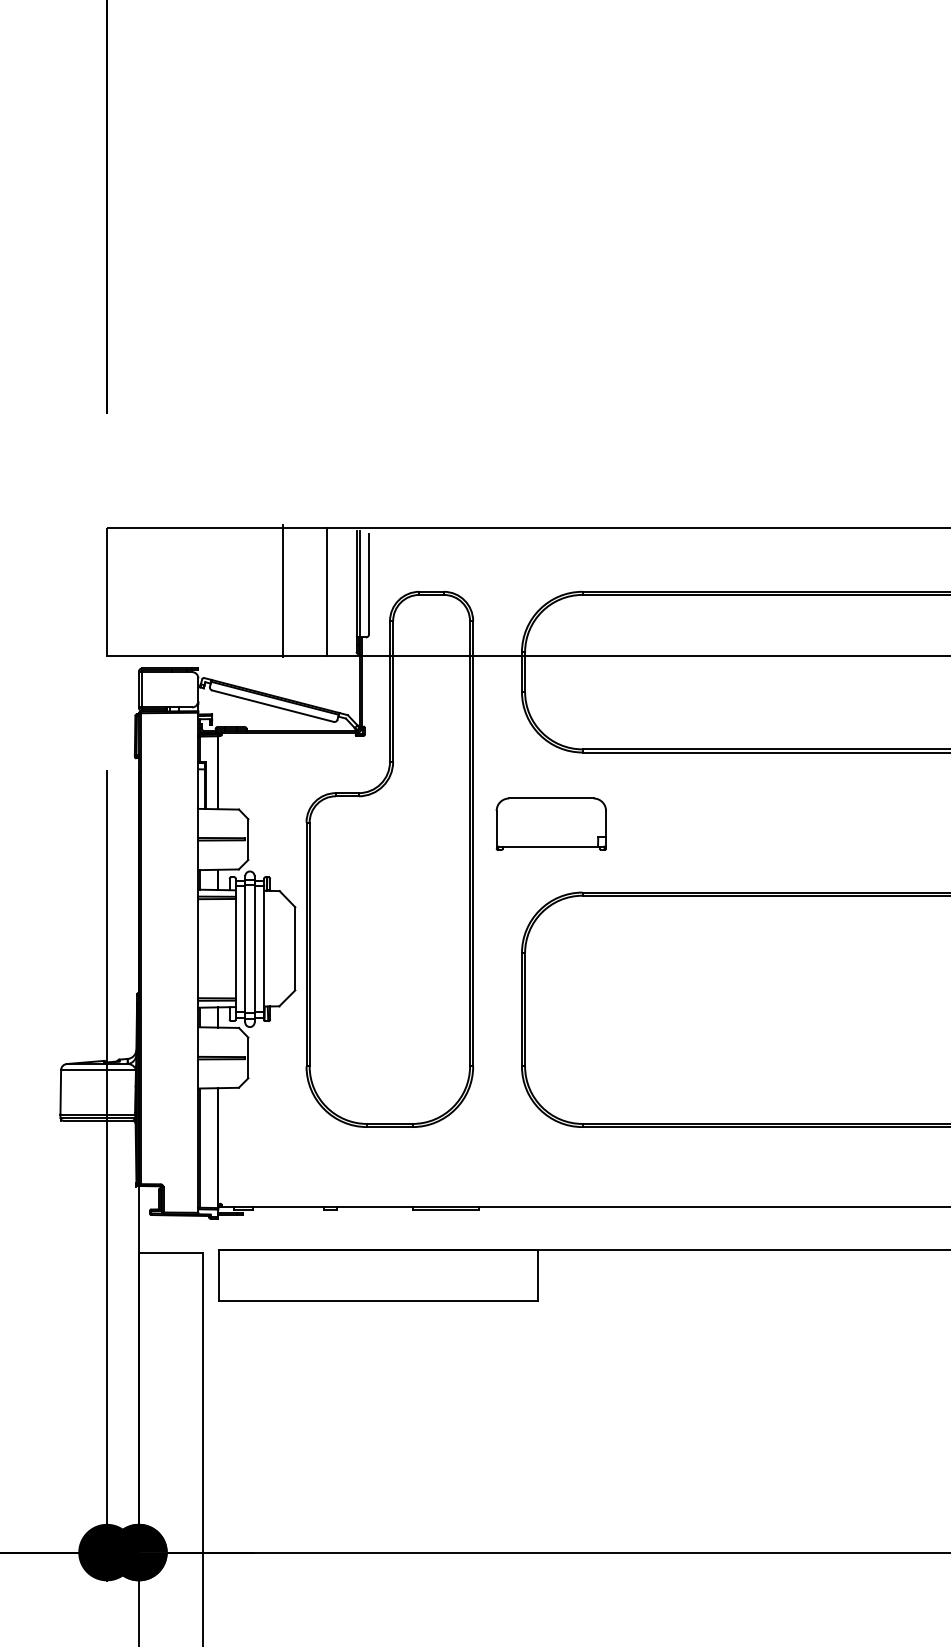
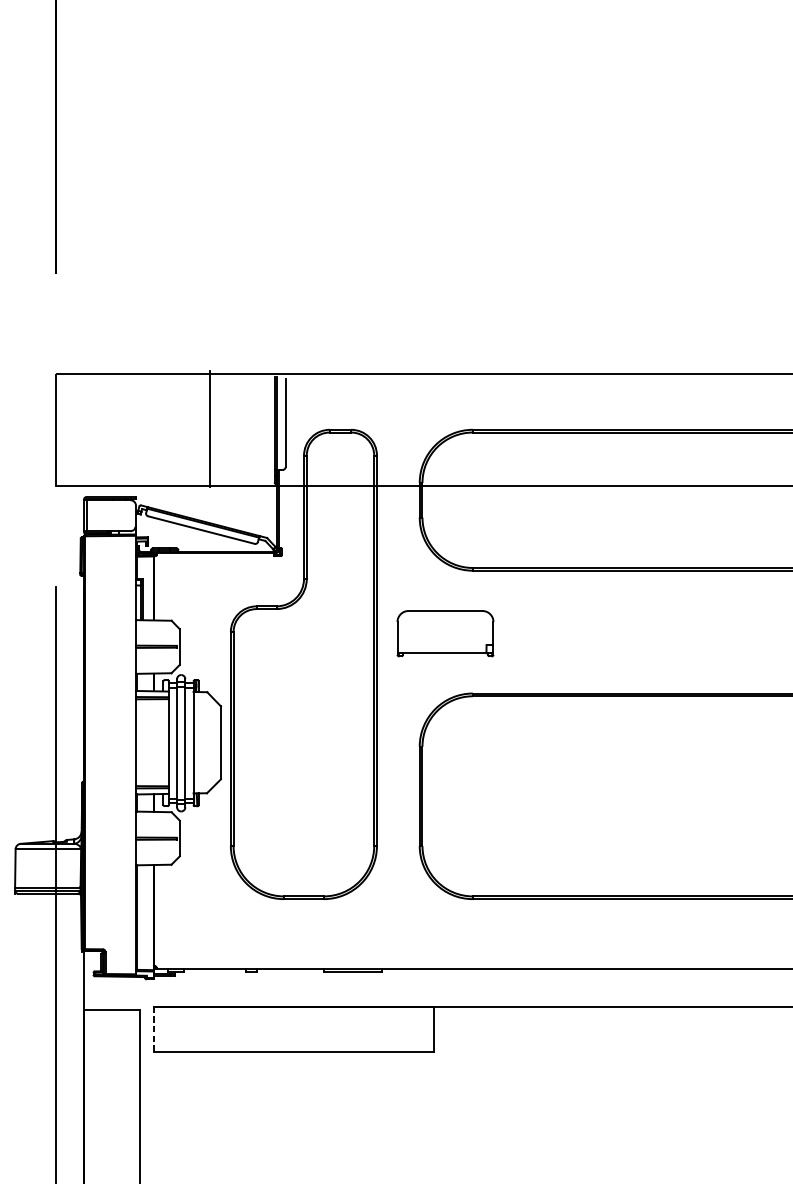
line: (327, 591) -> (249, 429), removed
line: (218, 1275) -> (153, 1029), solid -> dashed

